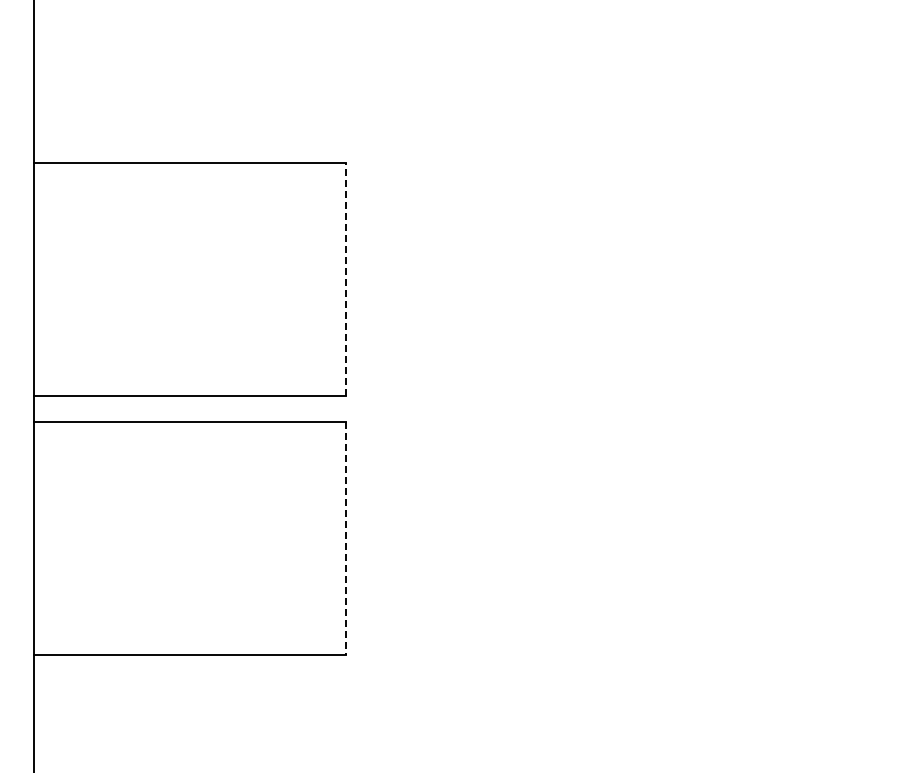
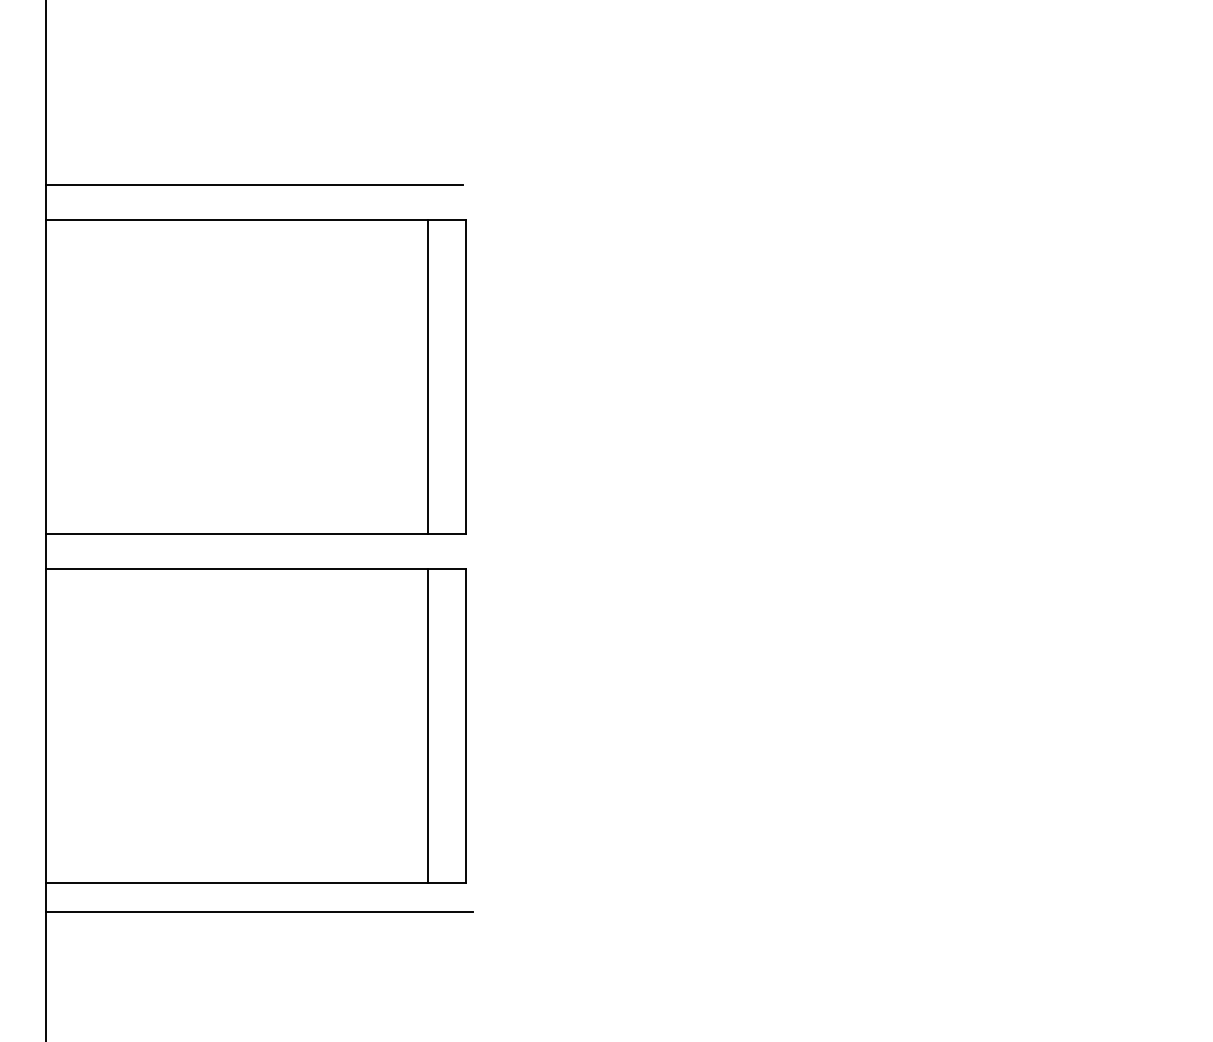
line: (188, 137) -> (254, 185), added
line: (317, 279) -> (427, 376), added
line: (345, 279) -> (465, 376), dashed -> solid
line: (317, 538) -> (427, 725), added
line: (345, 538) -> (465, 725), dashed -> solid
line: (191, 676) -> (258, 911), added

